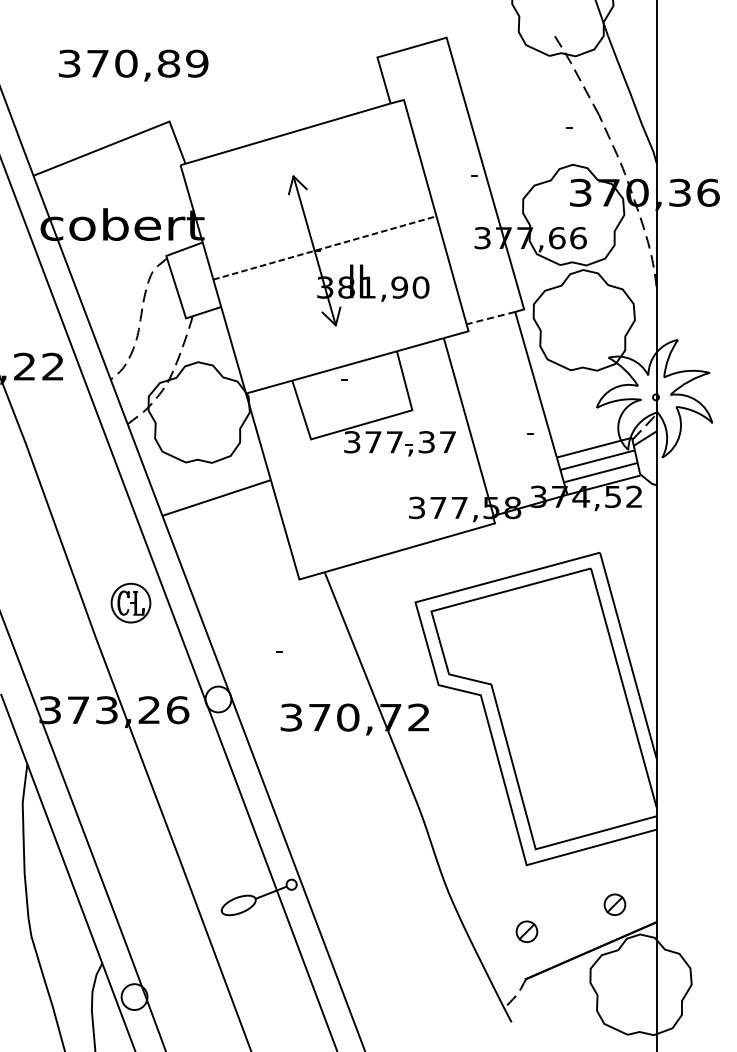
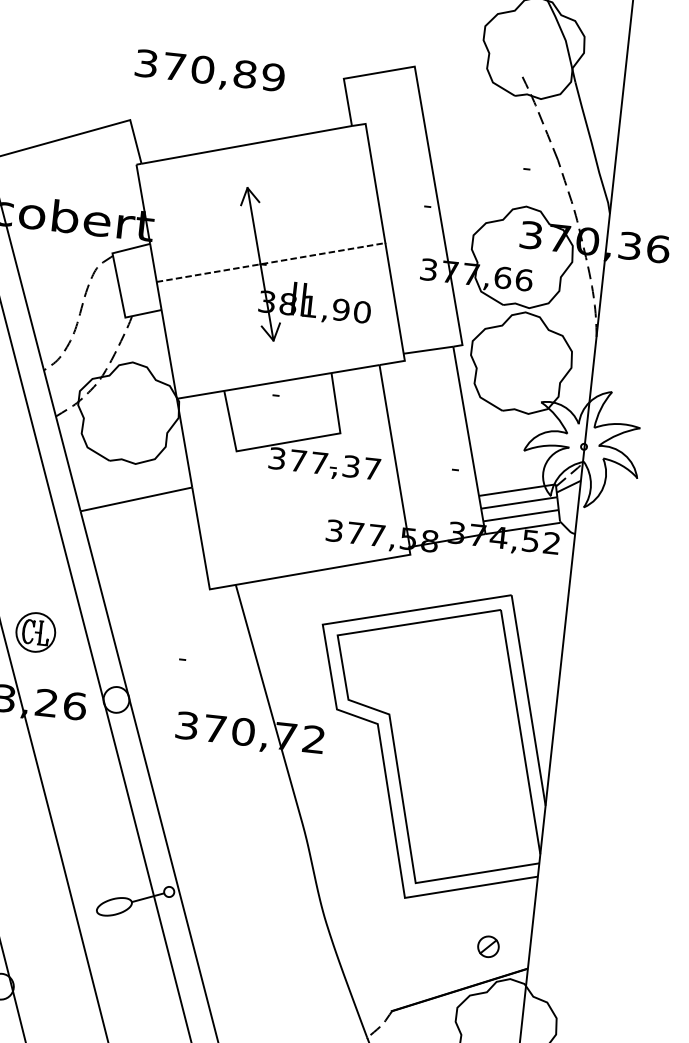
text: (133, 65) -> (209, 72), moved
line: (490, 318) -> (428, 350), dashed -> solid
part: (130, 602) -> (35, 631), moved
part: (526, 931) -> (397, 963), removed

